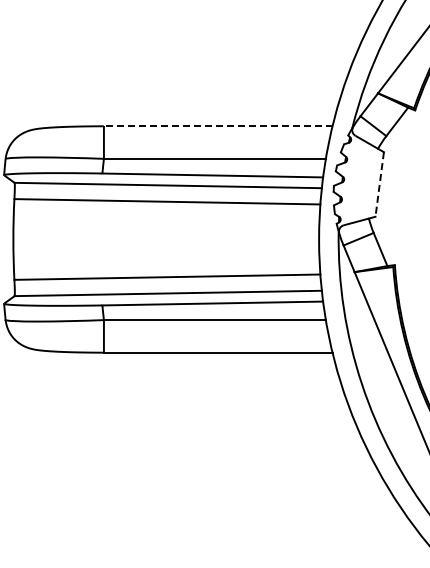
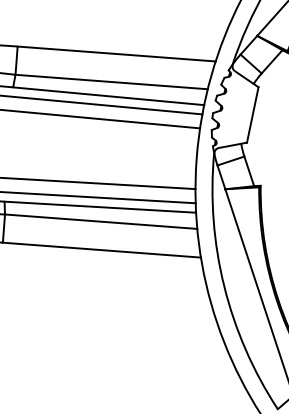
line: (217, 126) -> (116, 54), dashed -> solid
line: (379, 184) -> (252, 114), dashed -> solid

